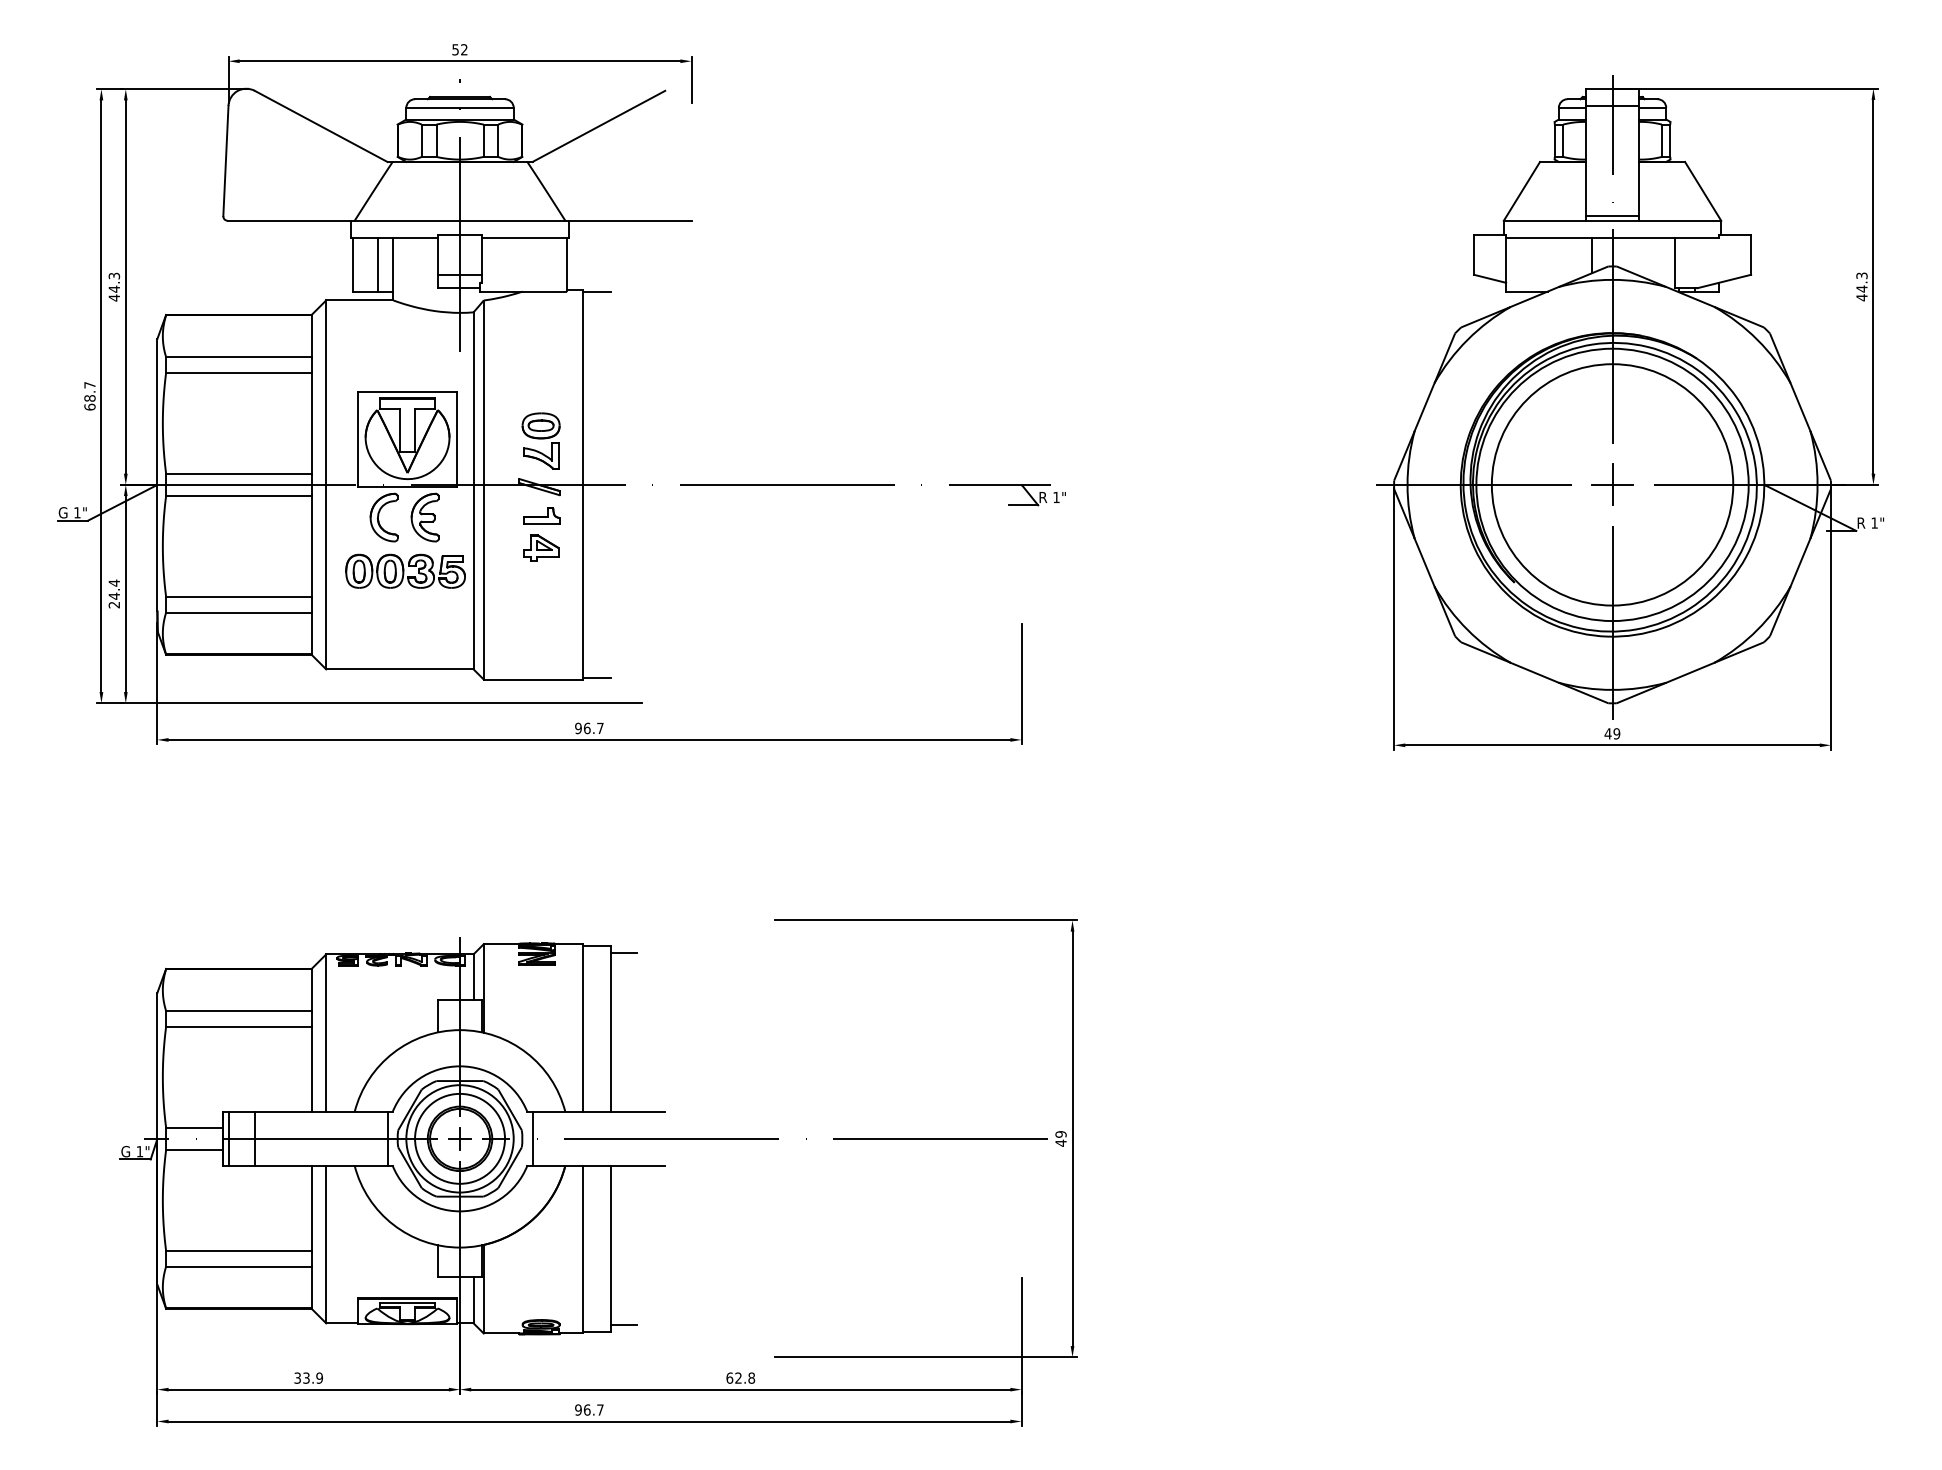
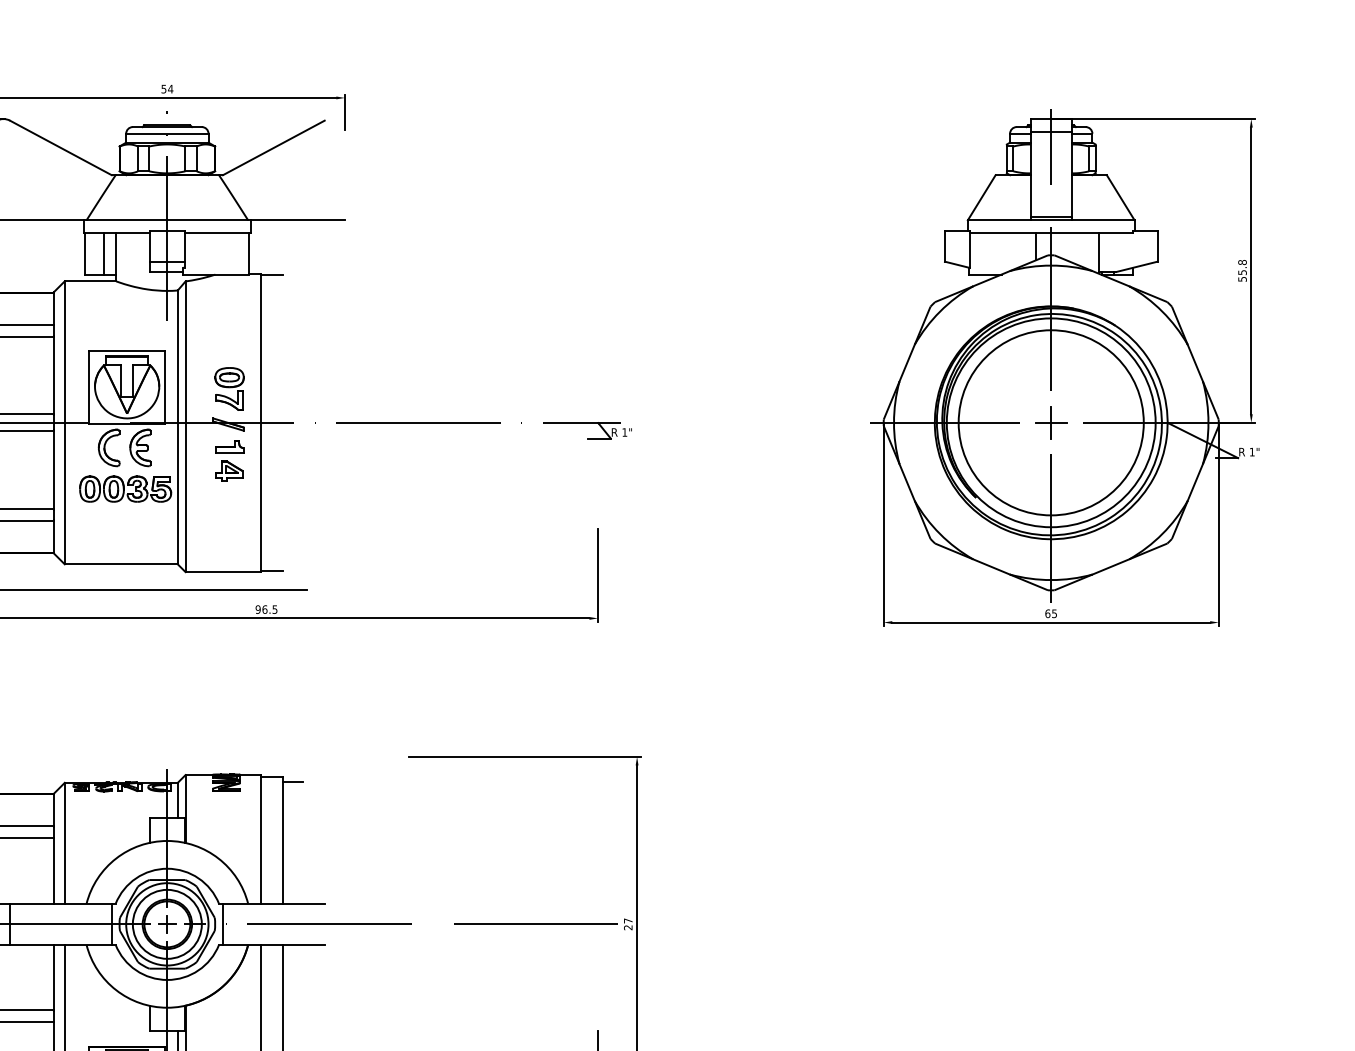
text: (463, 49) -> (170, 88), 52 -> 54
text: (1861, 286) -> (1242, 270), 44.3 -> 55.8
text: (600, 728) -> (275, 609), 96.7 -> 96.5
text: (1612, 733) -> (1051, 613), 49 -> 65
text: (1060, 1138) -> (627, 924), 49 -> 27

